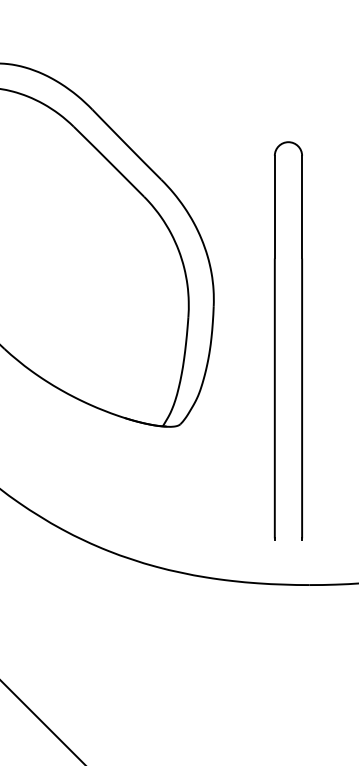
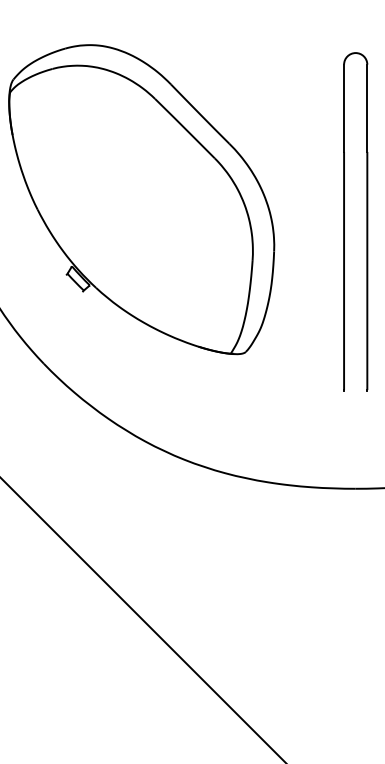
part: (275, 340) -> (344, 221), moved

